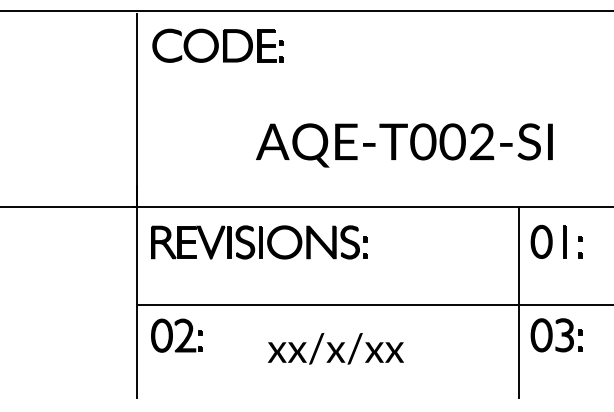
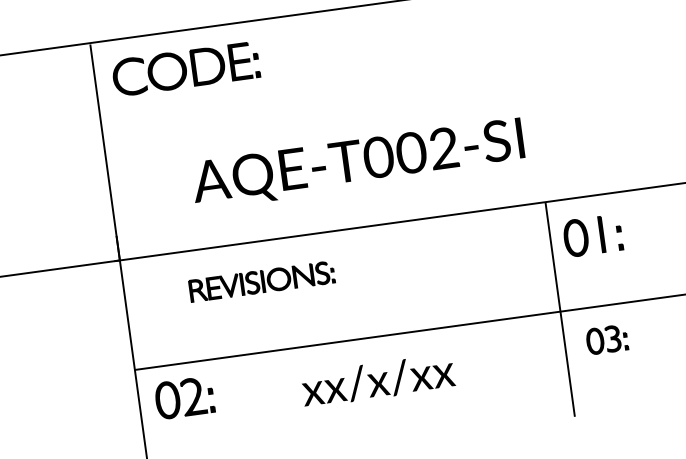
text: (404, 145) -> (358, 164), moved
part: (259, 242) -> (262, 281), size x0.6
part: (556, 335) -> (606, 339), size x0.7
text: (335, 348) -> (377, 380), moved

